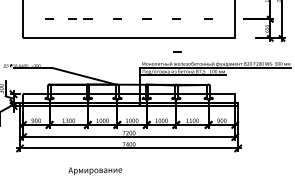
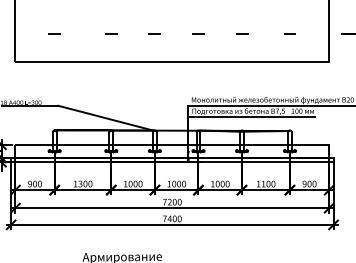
line: (72, 18) -> (88, 32), removed
line: (177, 51) -> (243, 81), removed

